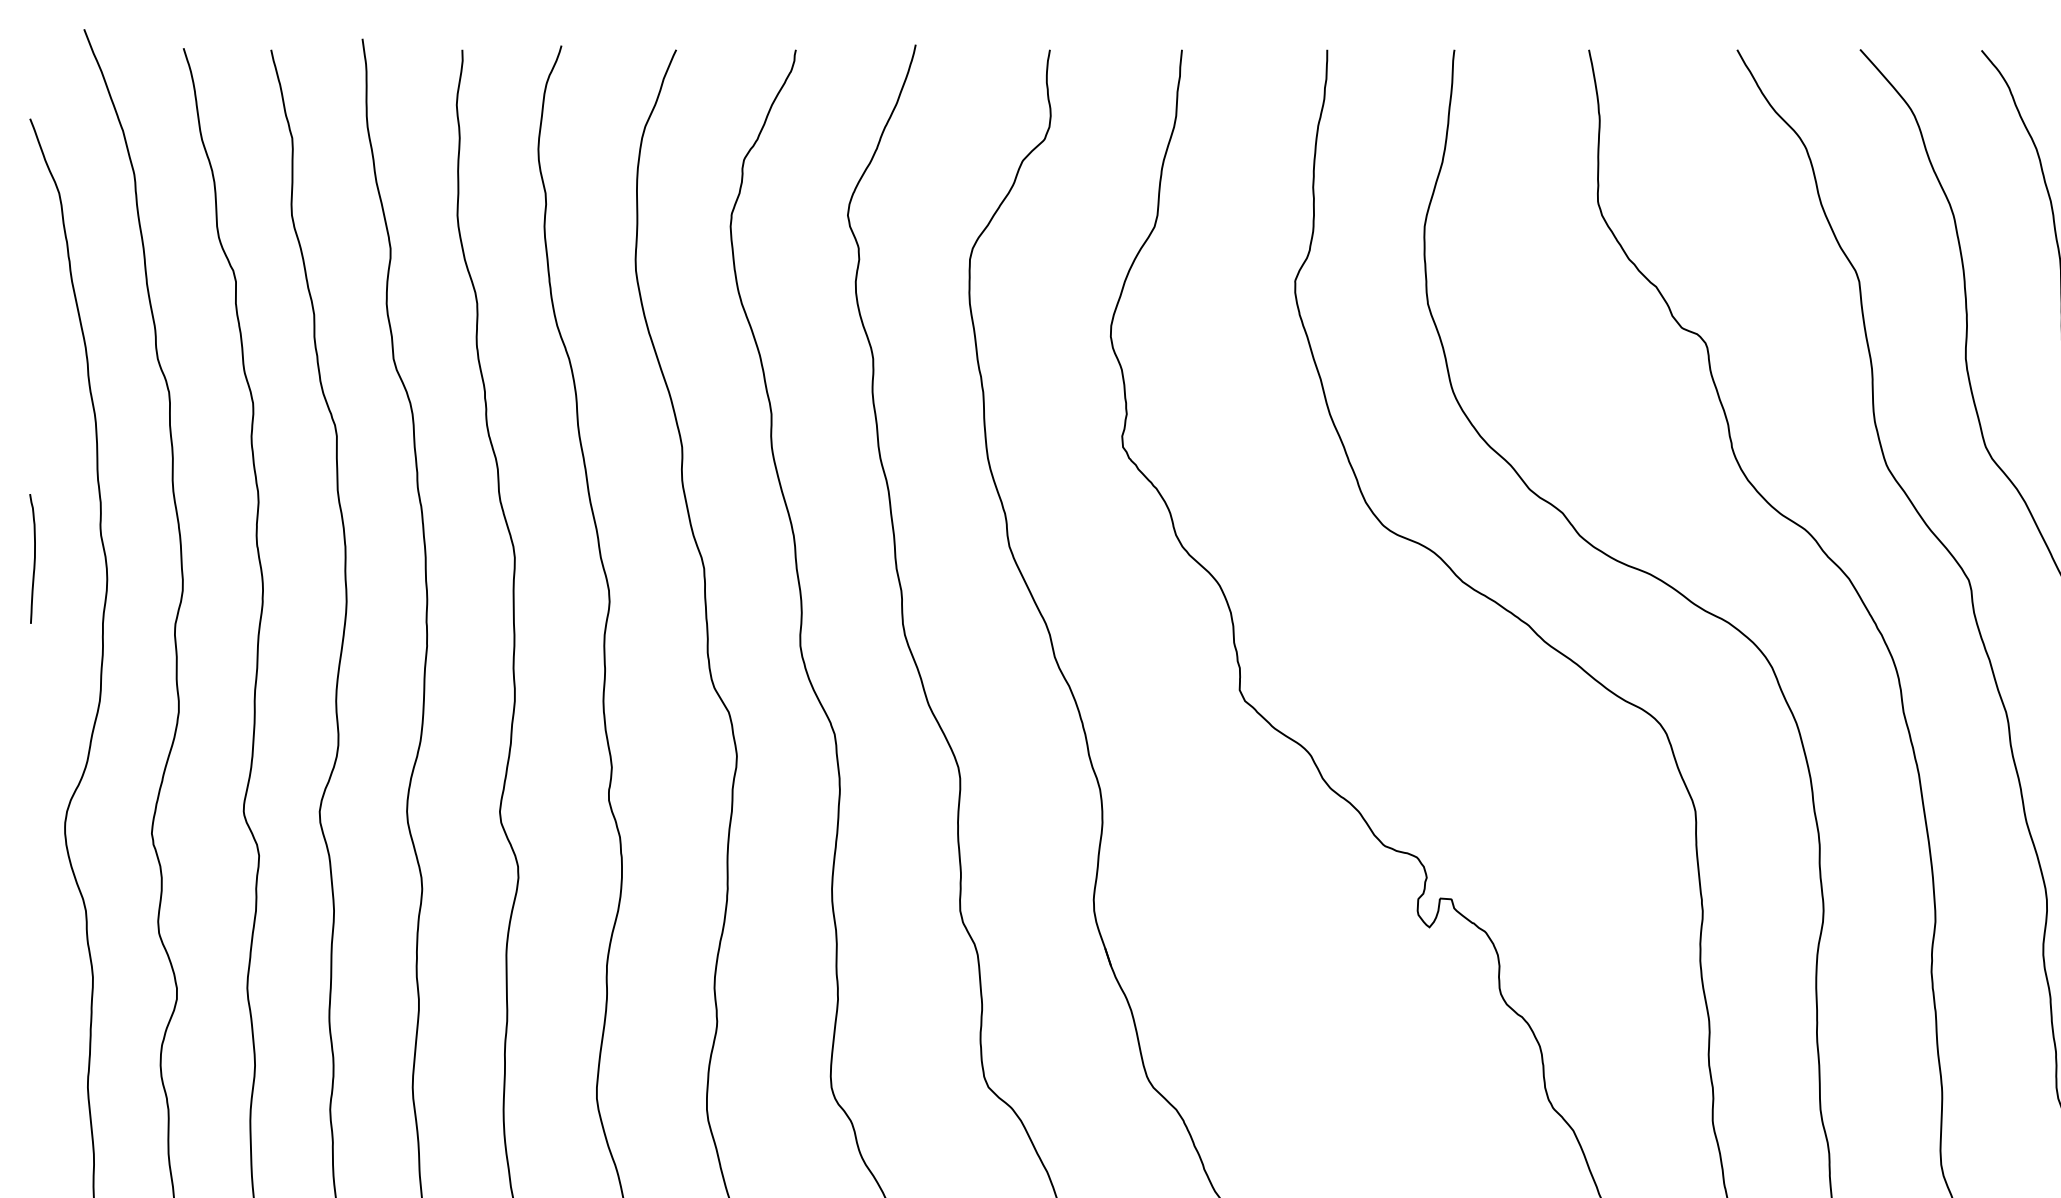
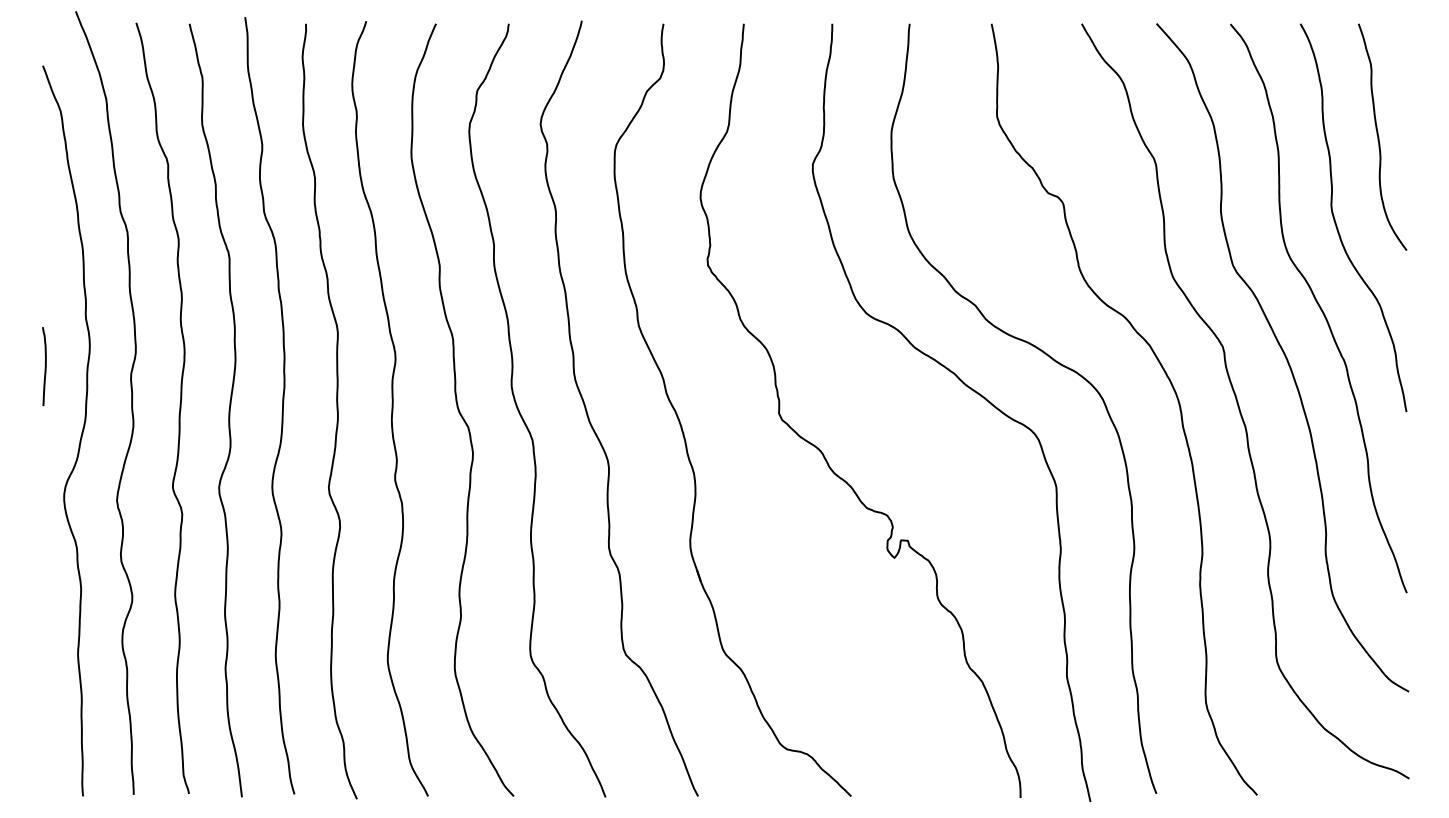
curve: (32, 558) -> (44, 366), moved

